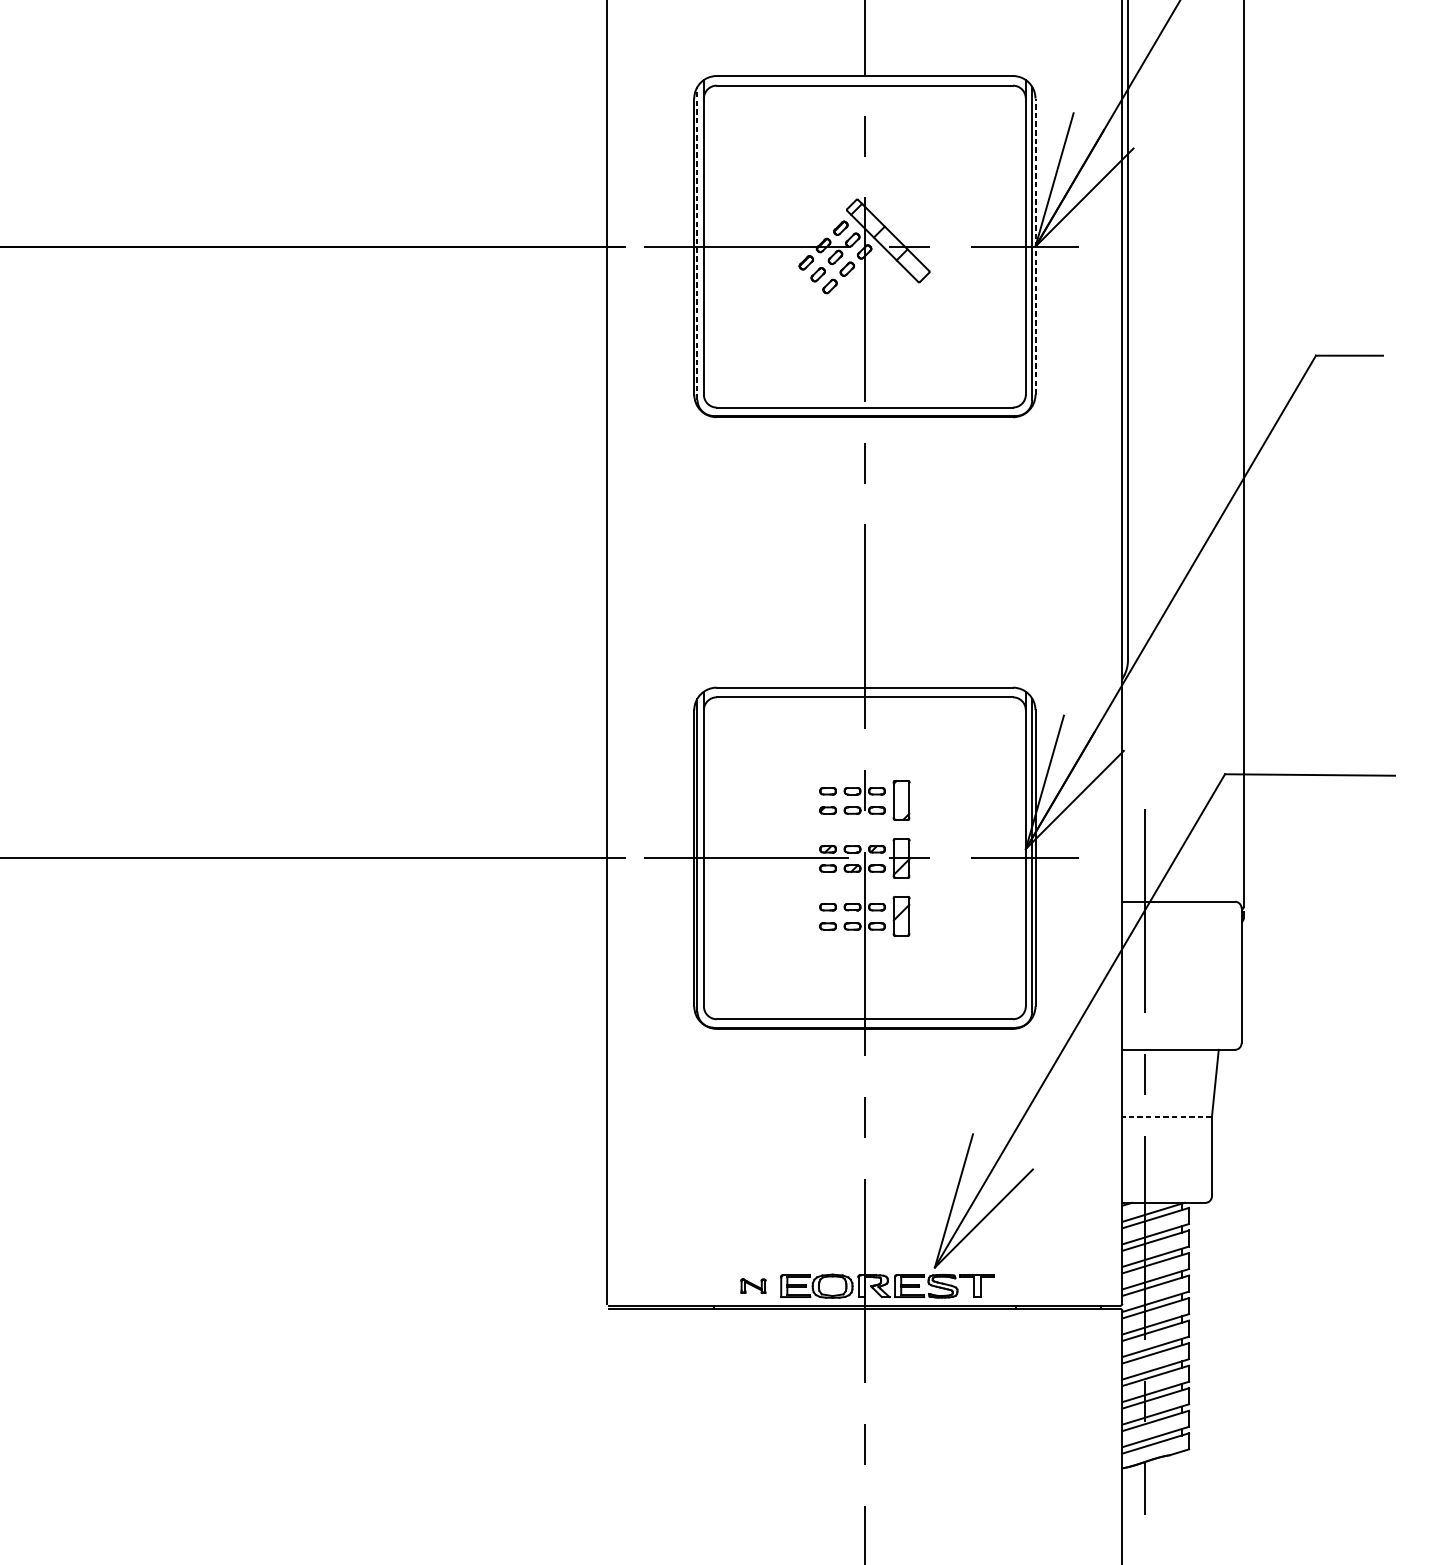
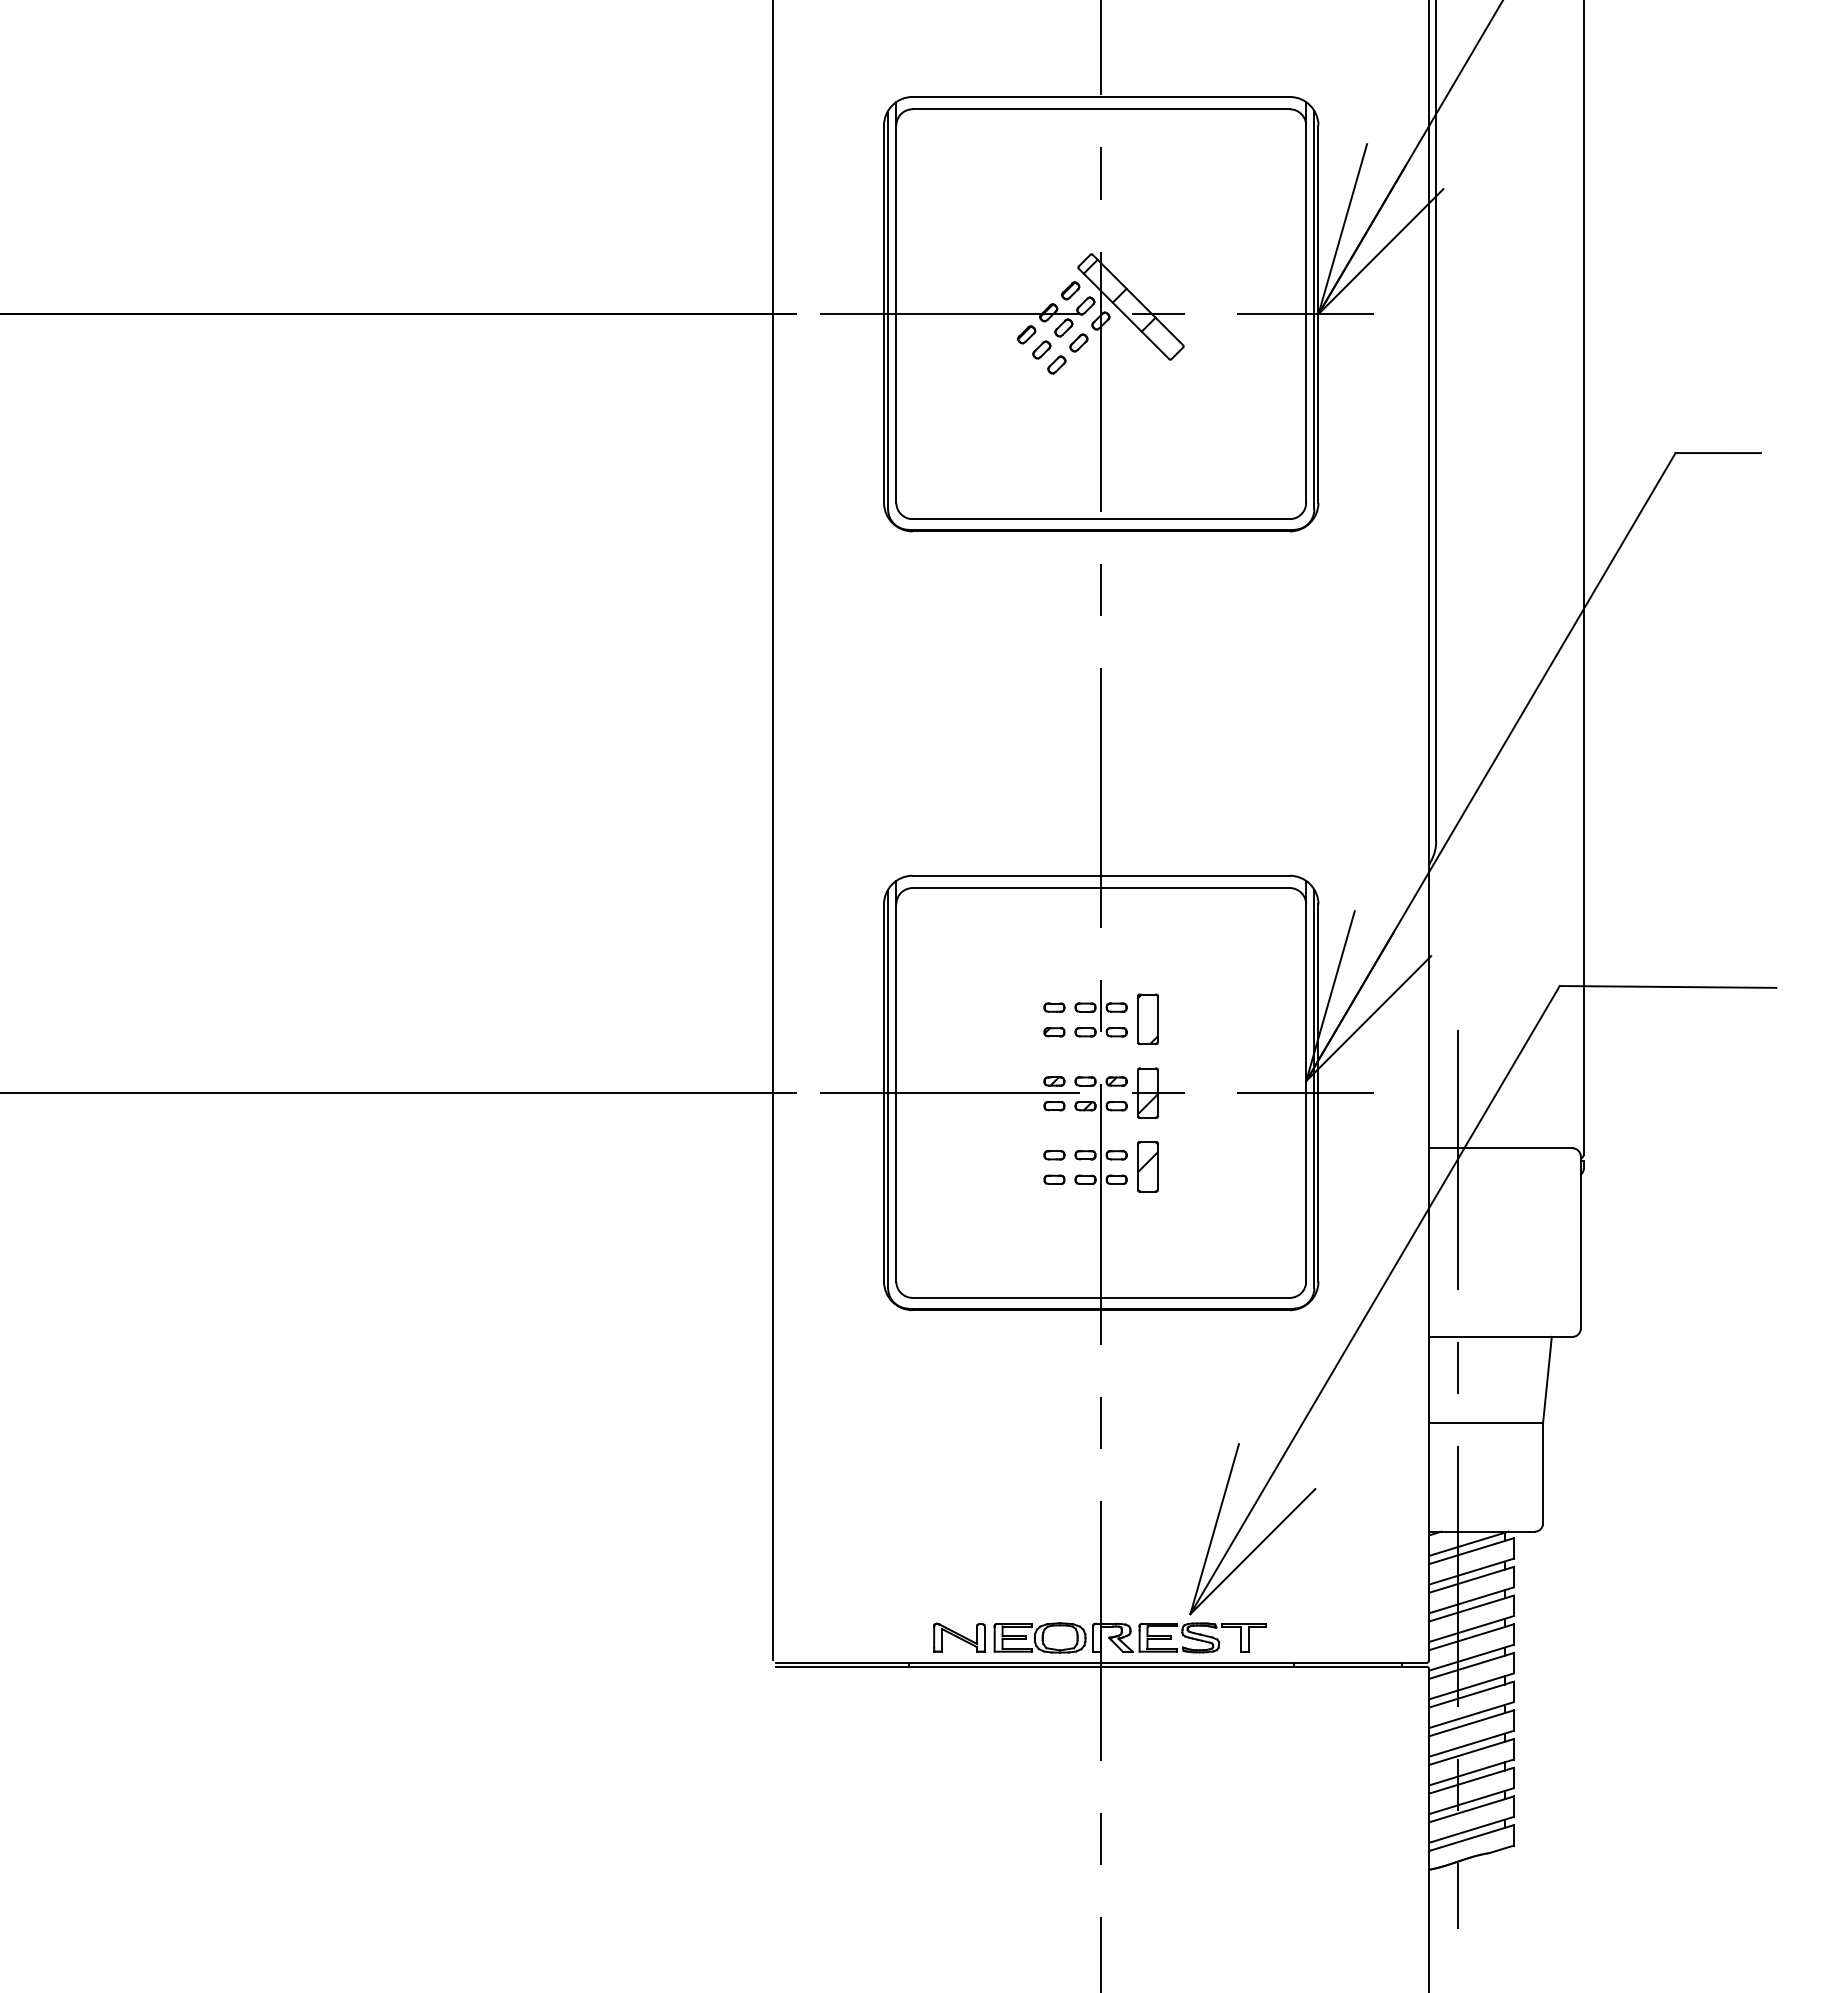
line: (697, 242) -> (888, 309), dashed -> solid
line: (1035, 246) -> (1318, 314), dashed -> solid
line: (1167, 1117) -> (1486, 1422), dashed -> solid
part: (753, 1285) -> (959, 1637), size x1.67

